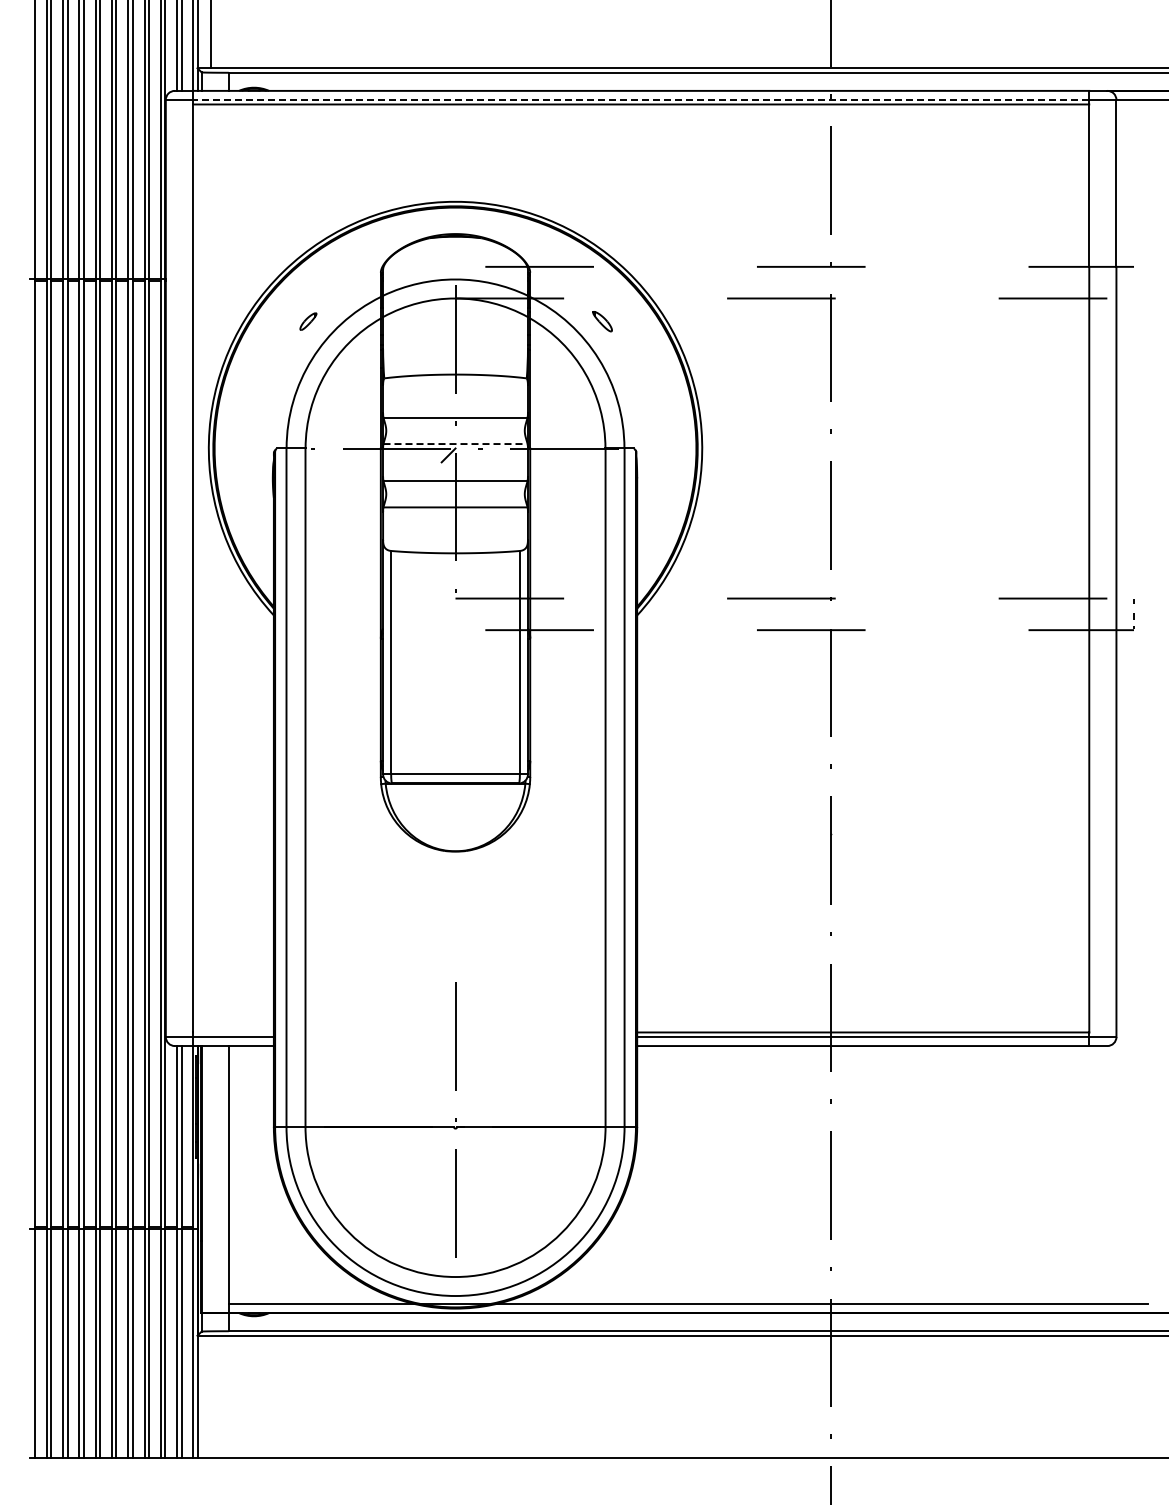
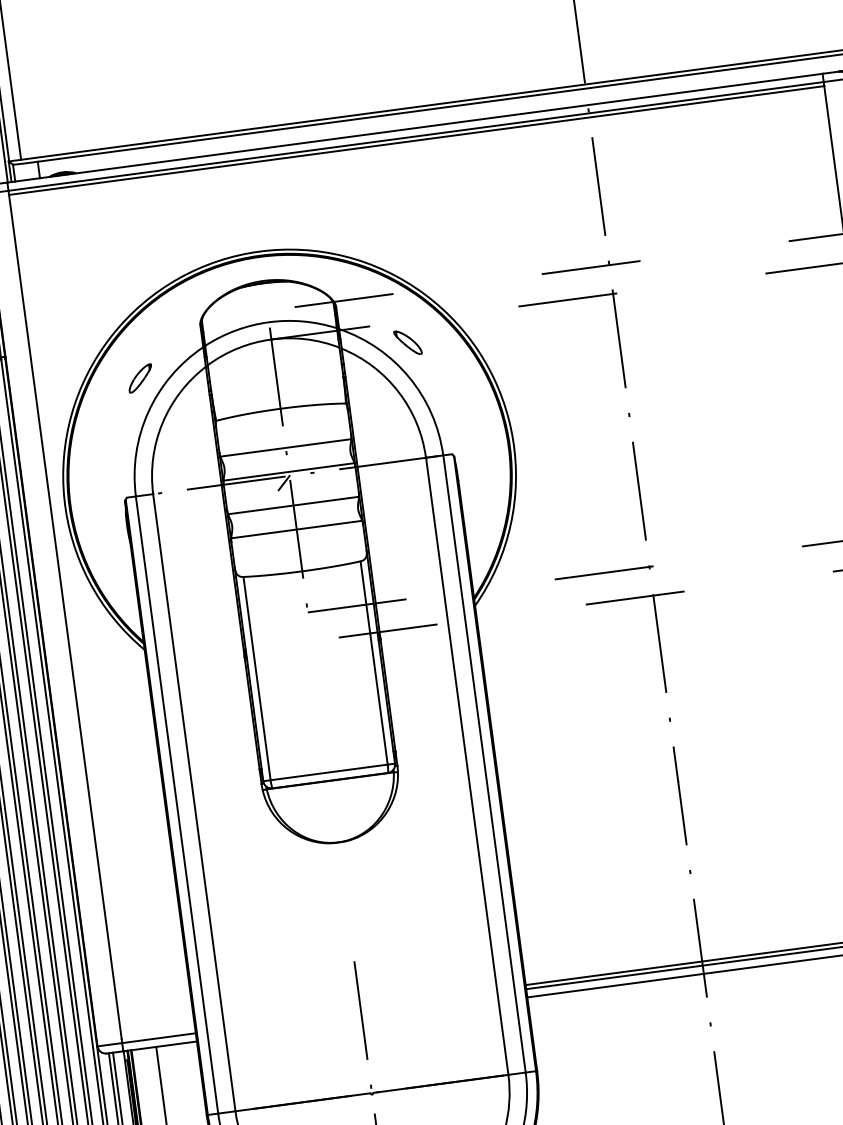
line: (640, 99) -> (415, 136), dashed -> solid
part: (308, 321) -> (140, 378), size x1.67
part: (602, 321) -> (407, 342), size x1.43
line: (456, 444) -> (290, 472), dashed -> solid

